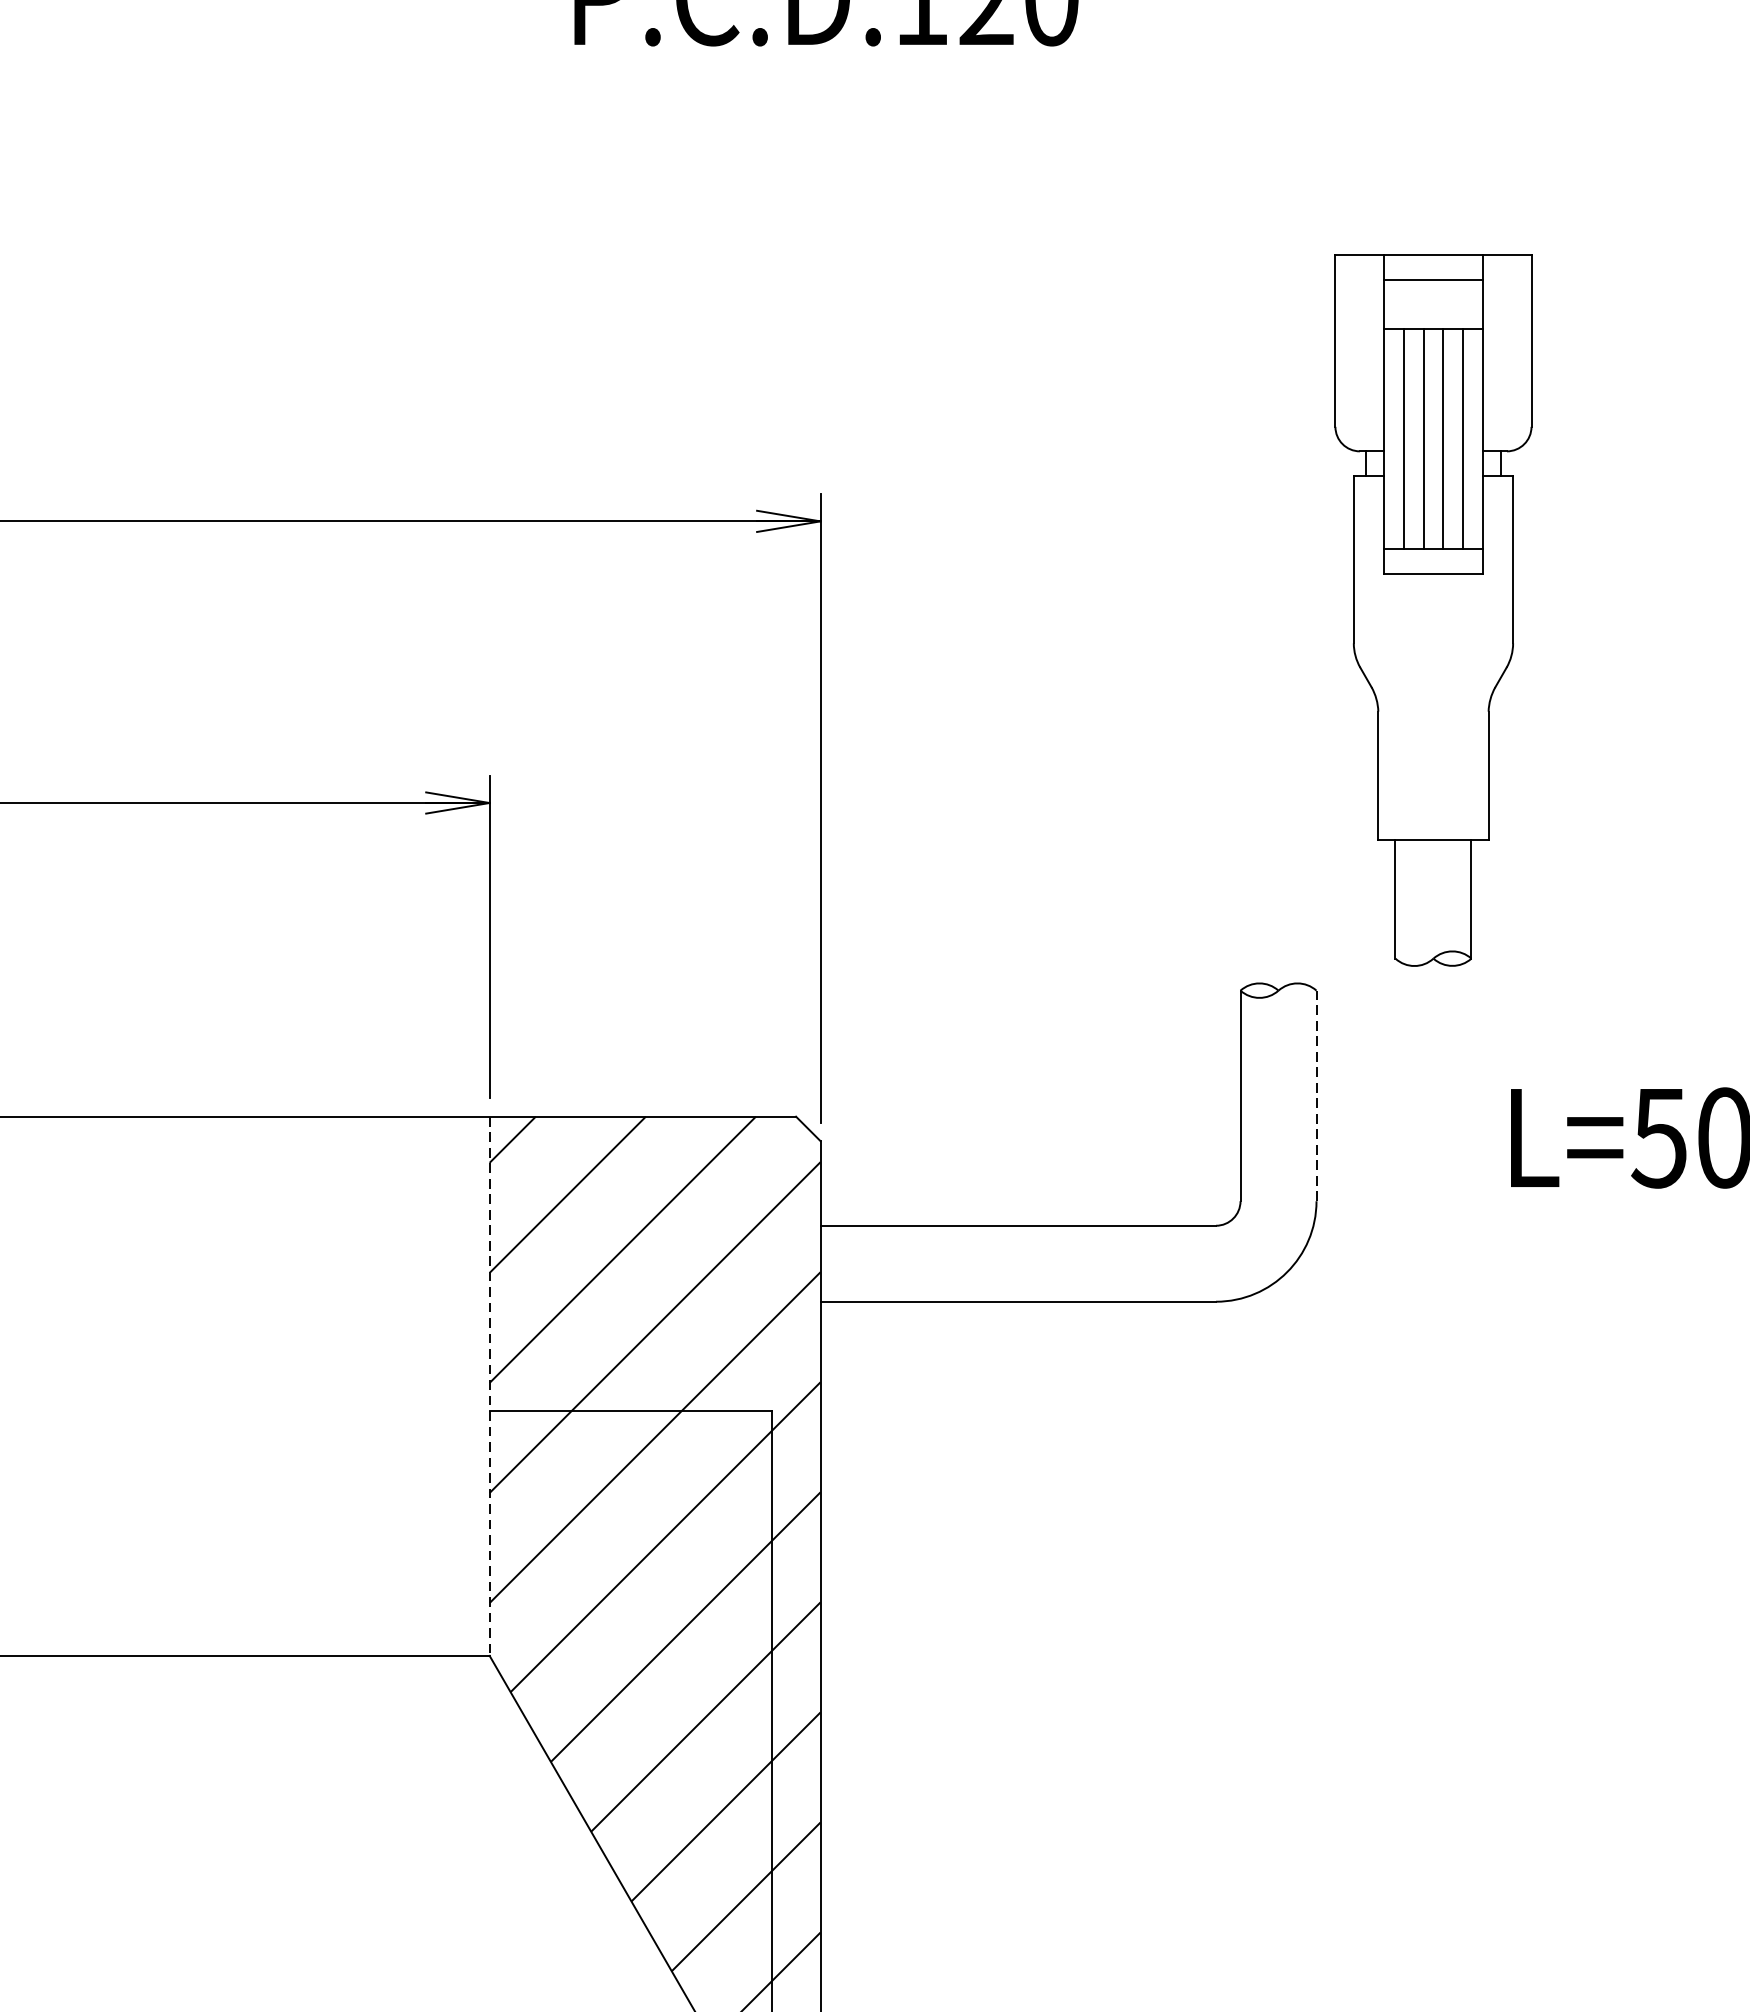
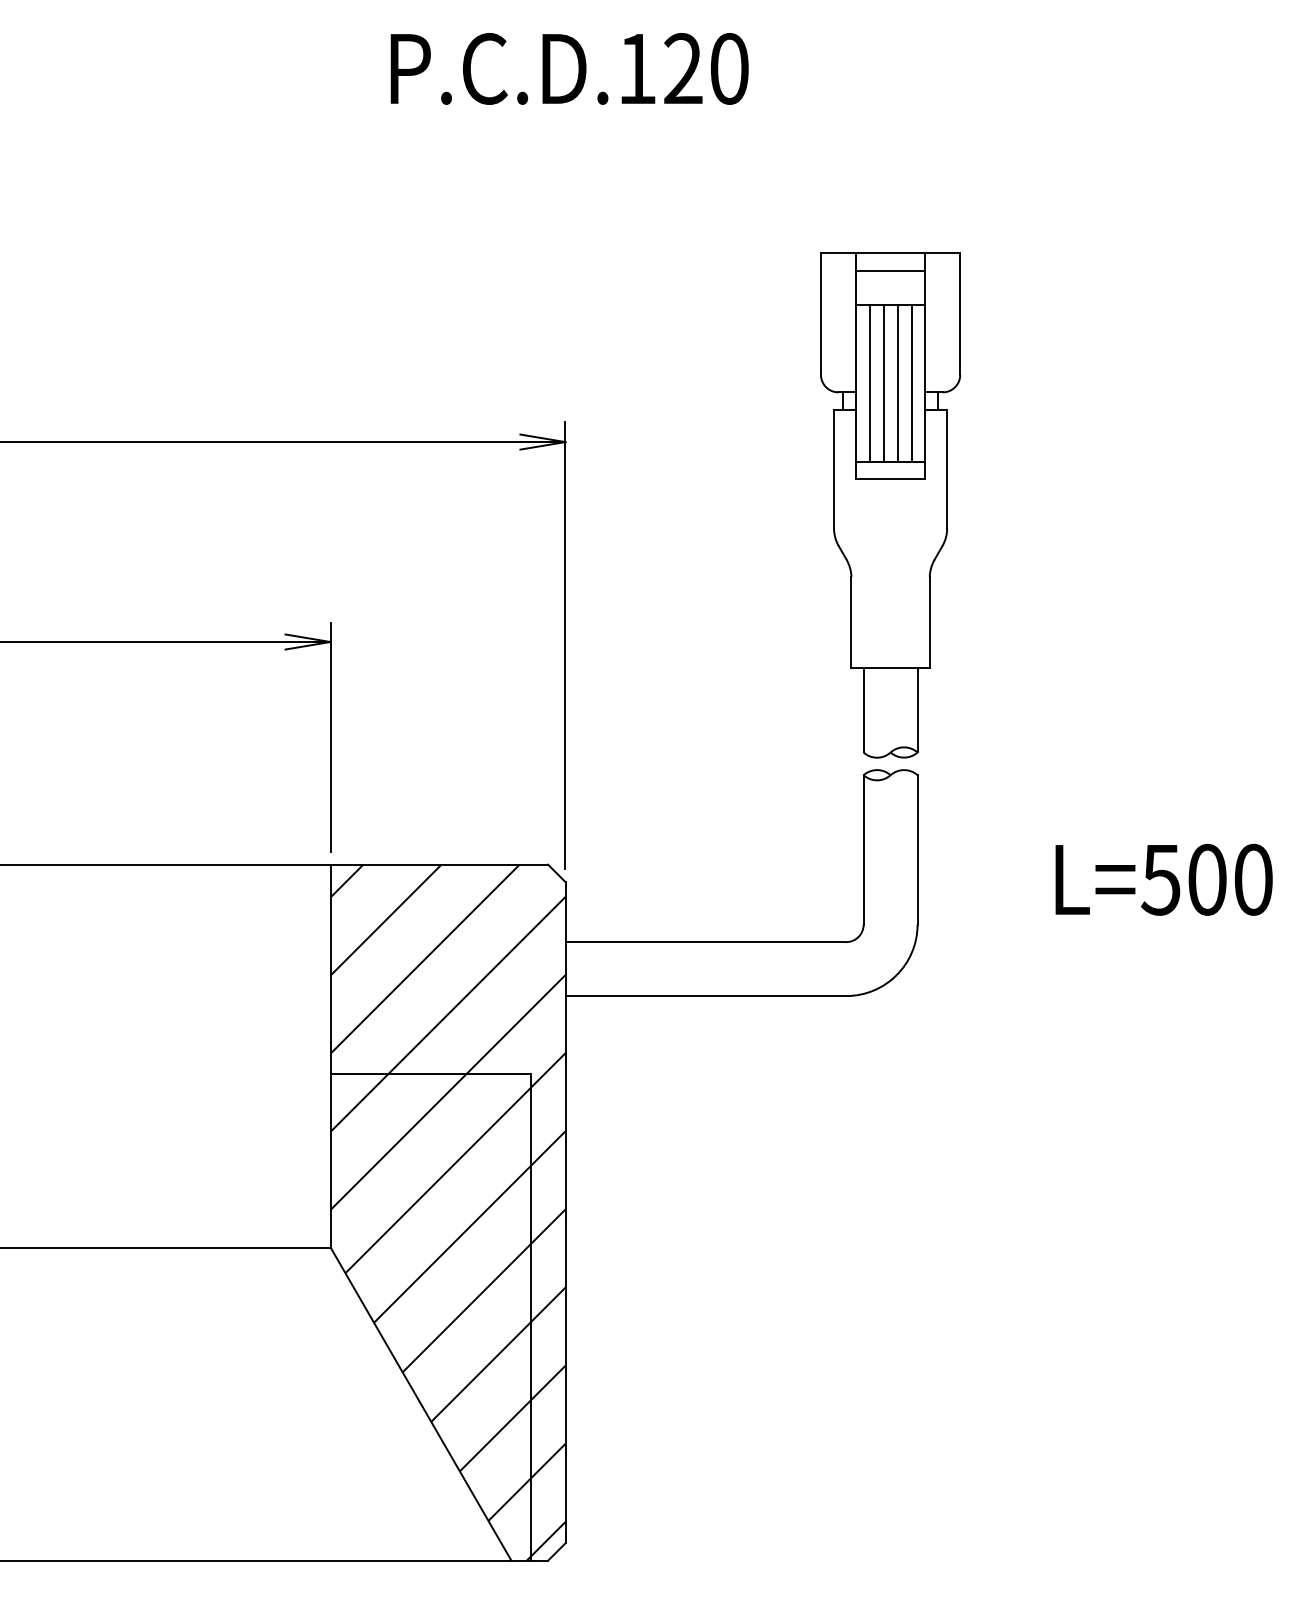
part: (1433, 610) -> (890, 505), moved
line: (1316, 1095) -> (917, 849), dashed -> solid
line: (489, 1386) -> (330, 1056), dashed -> solid

